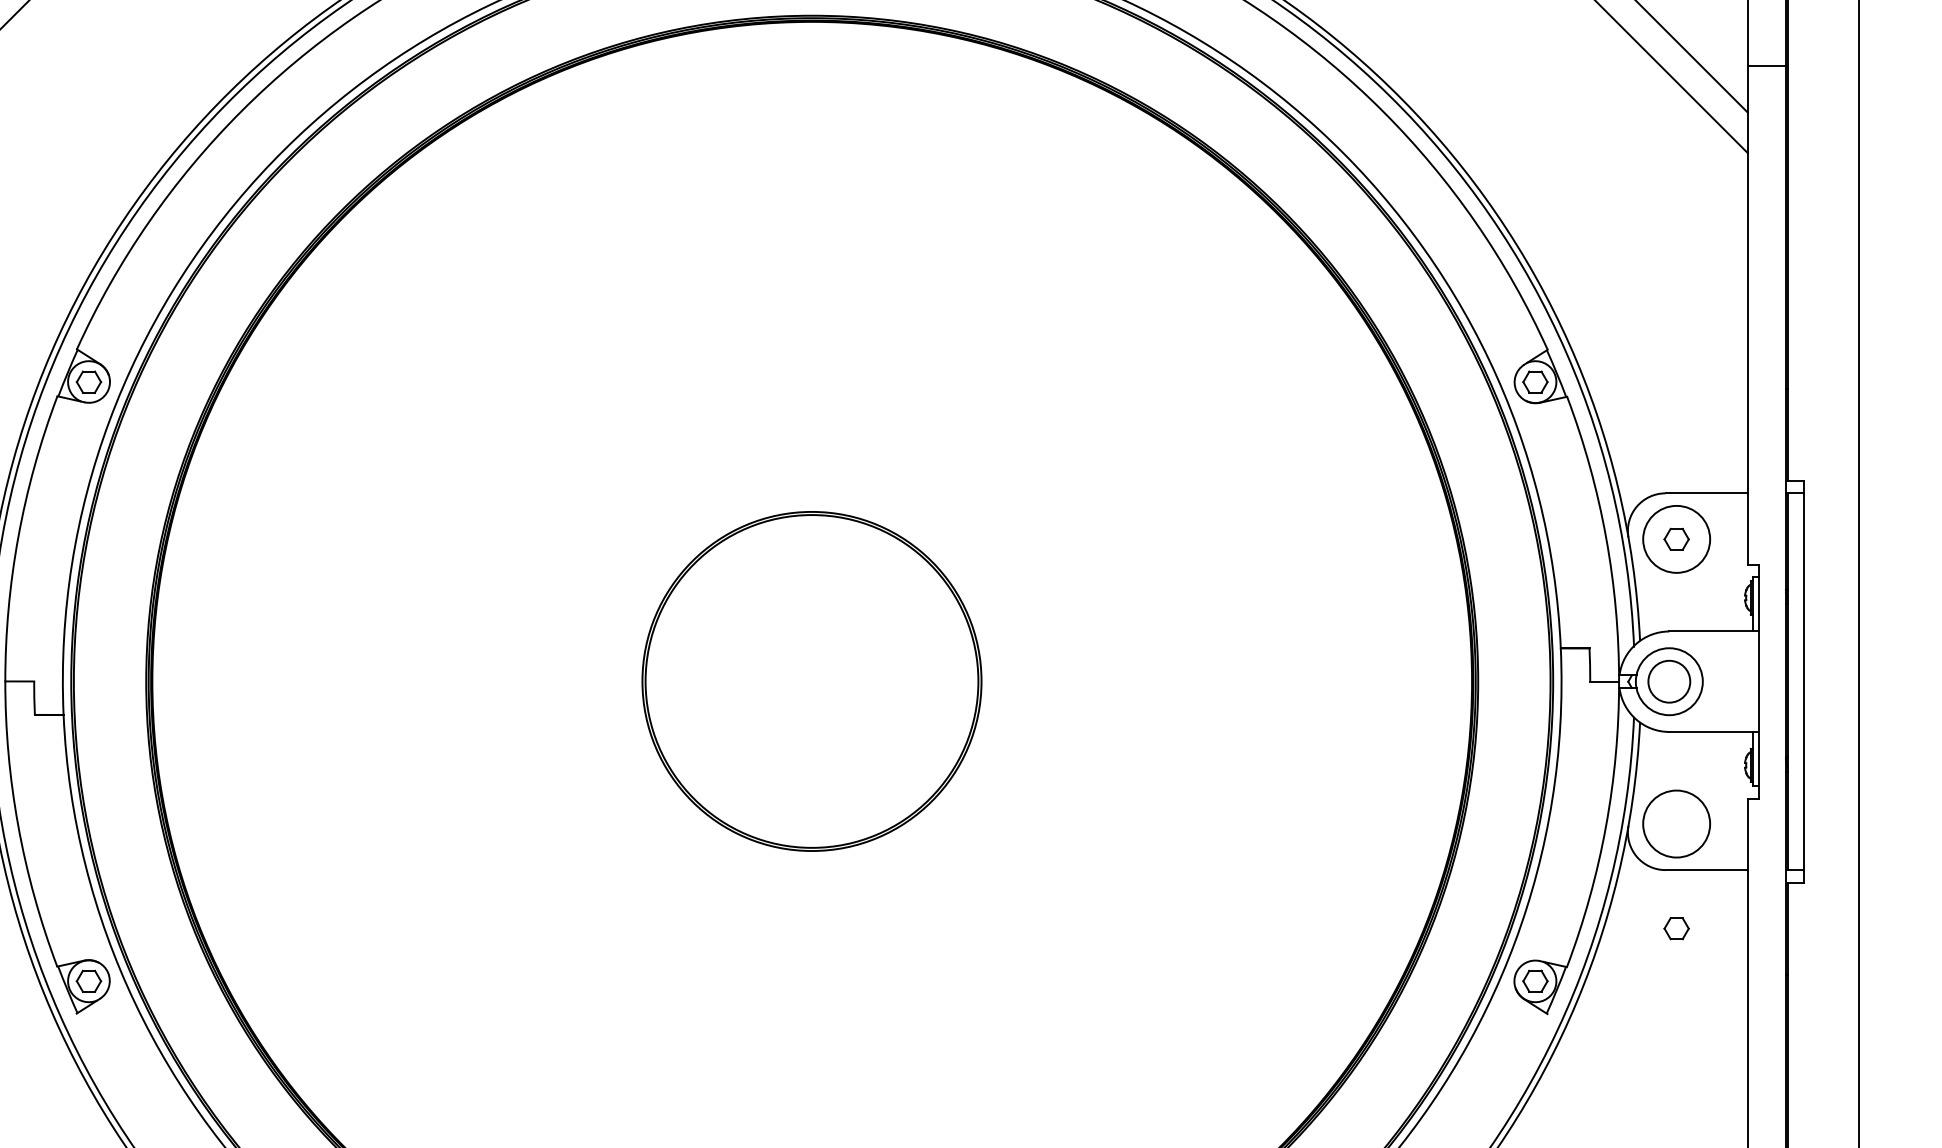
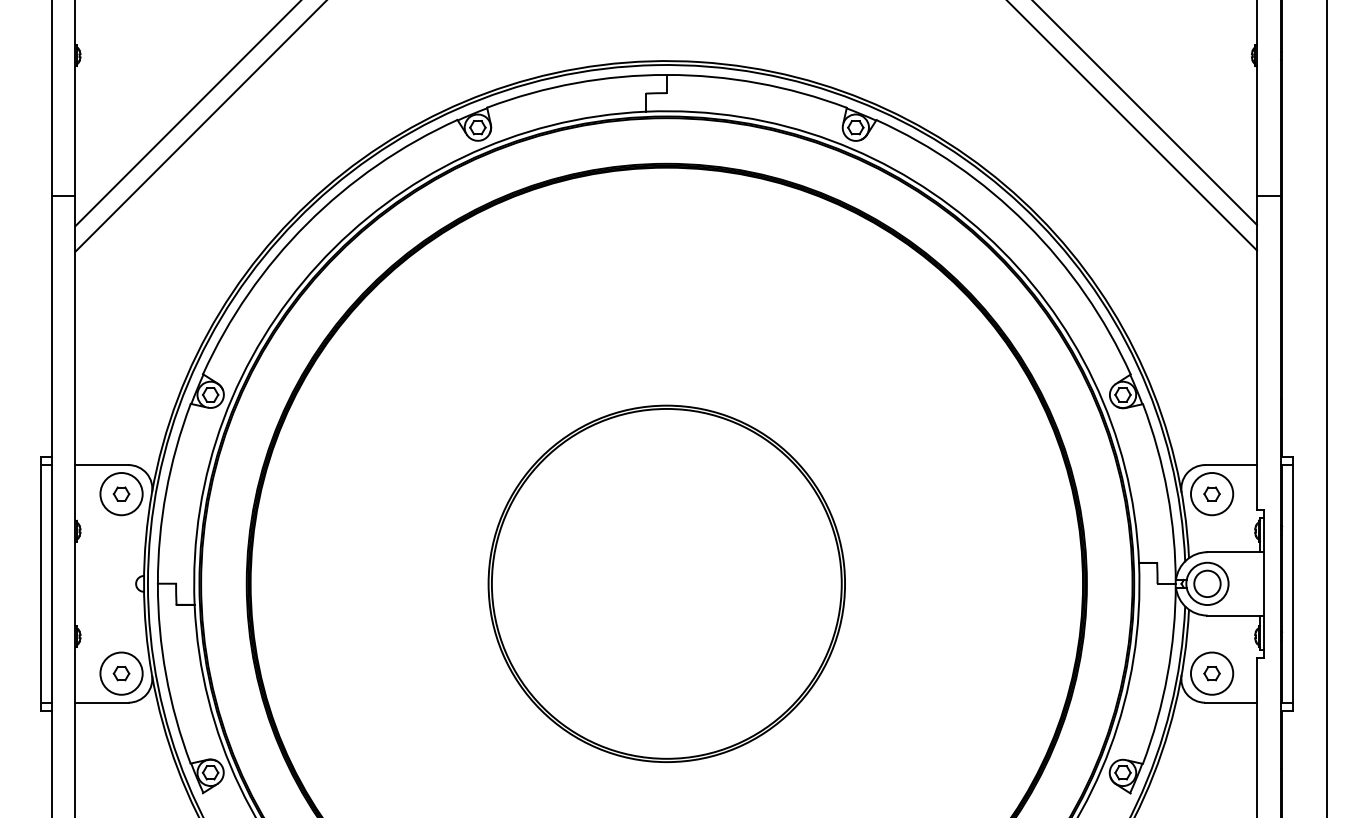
part: (811, 681) -> (666, 583), size x1.67
part: (1675, 928) -> (1211, 673), moved

